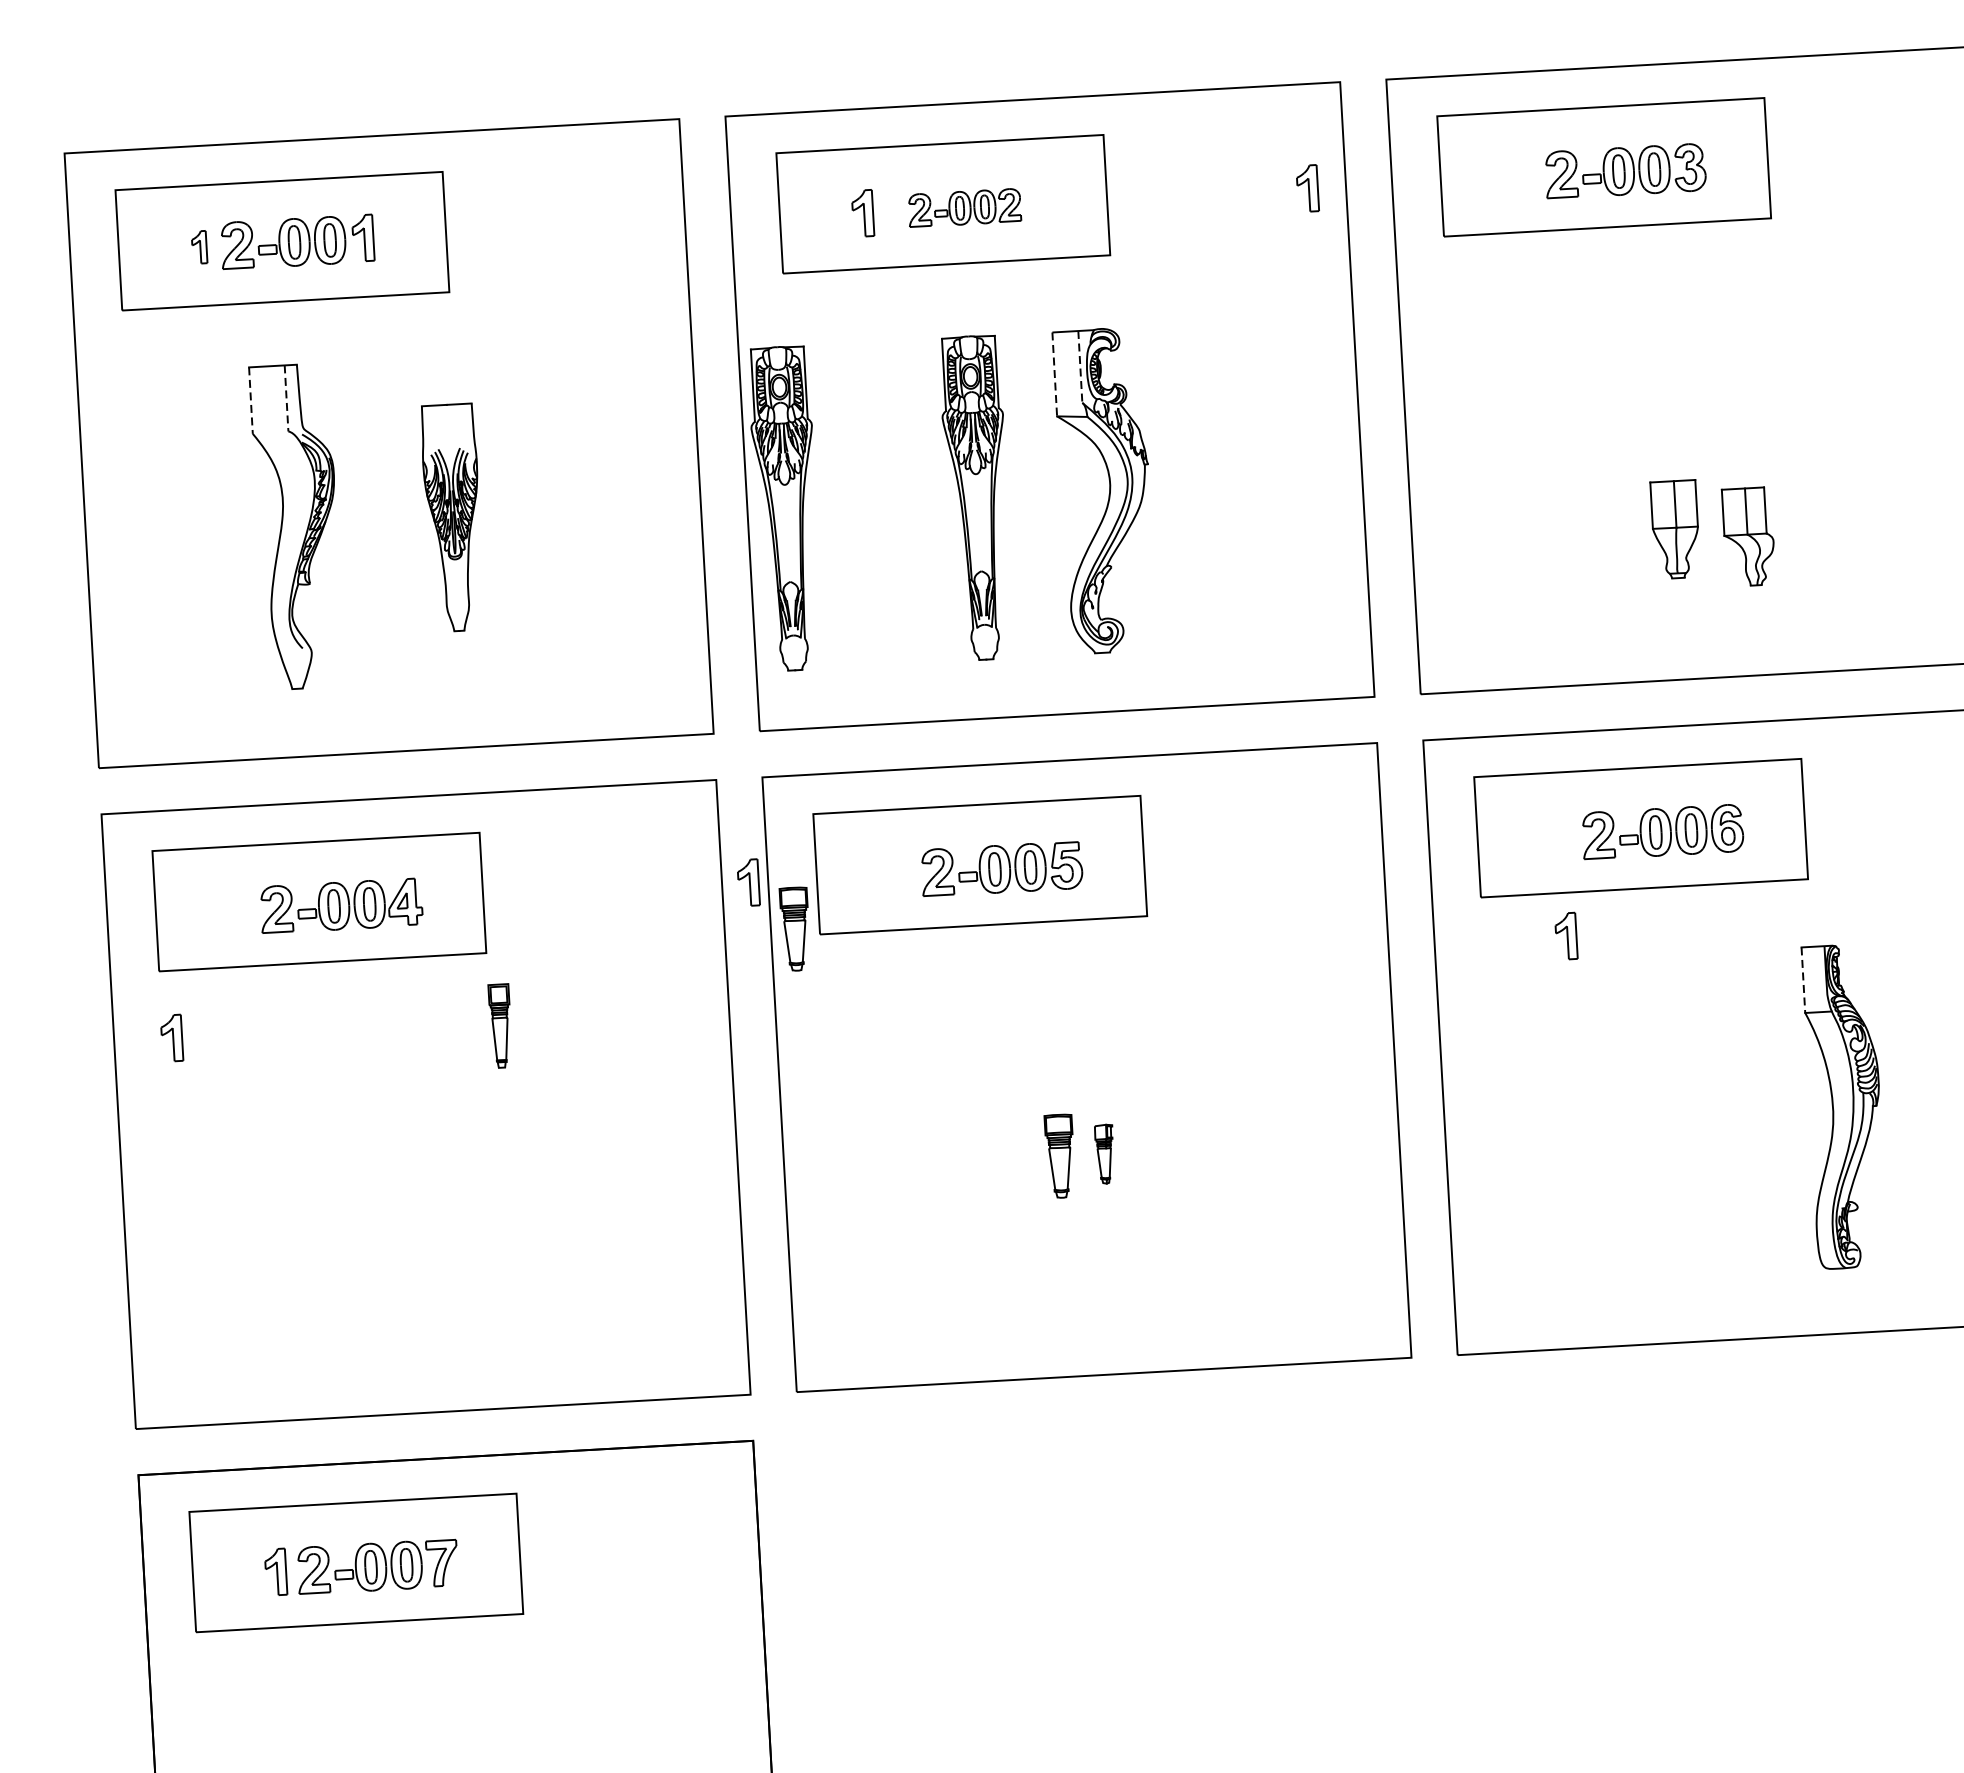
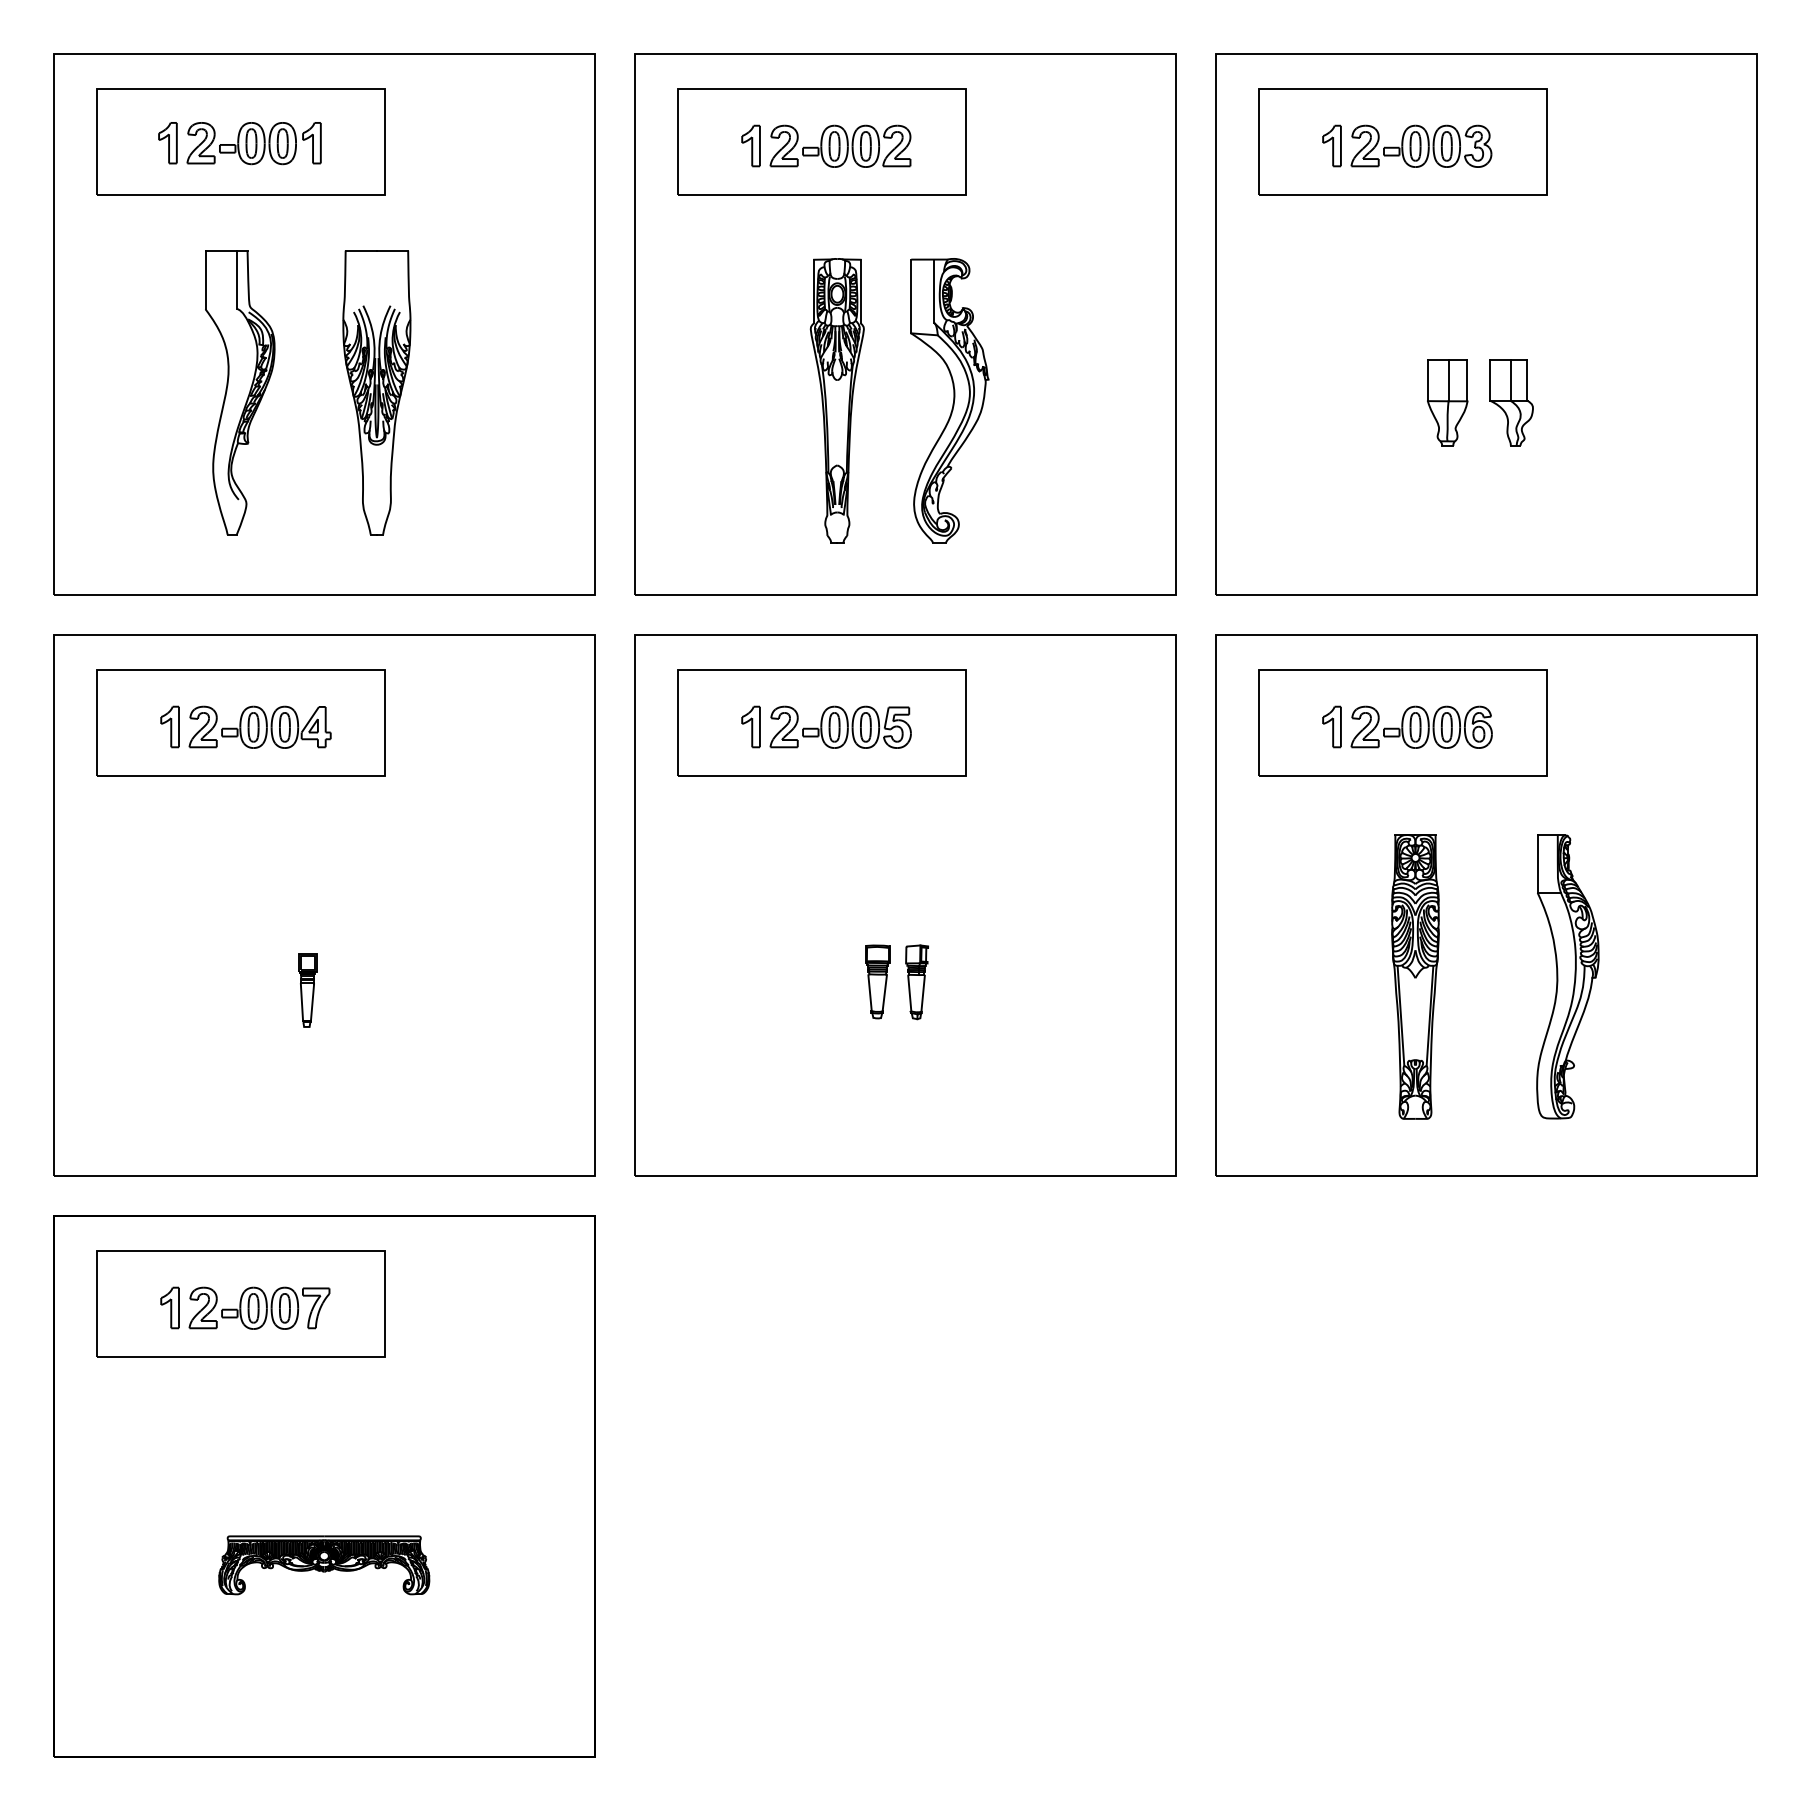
part: (1307, 188) -> (1331, 145), moved
part: (964, 207) -> (840, 145), size x1.43
part: (199, 247) -> (167, 143), size x1.43
line: (1080, 367) -> (934, 291), dashed -> solid
line: (1055, 374) -> (911, 296), dashed -> solid
line: (286, 399) -> (236, 280), dashed -> solid
line: (250, 401) -> (205, 280), dashed -> solid
part: (785, 508) -> (668, 400), removed
part: (452, 517) -> (376, 392), size x1.43
part: (1675, 529) -> (1447, 402), moved
part: (1748, 536) -> (1511, 402), moved
part: (747, 882) -> (750, 726), moved
part: (795, 928) -> (656, 769), removed
part: (1565, 935) -> (1331, 726), moved
line: (1803, 980) -> (1537, 864), dashed -> solid
part: (500, 1026) -> (307, 990), moved
part: (171, 1037) -> (169, 726), moved
part: (1671, 1115) -> (1415, 976), added
part: (1104, 1154) -> (916, 982), size x1.43

